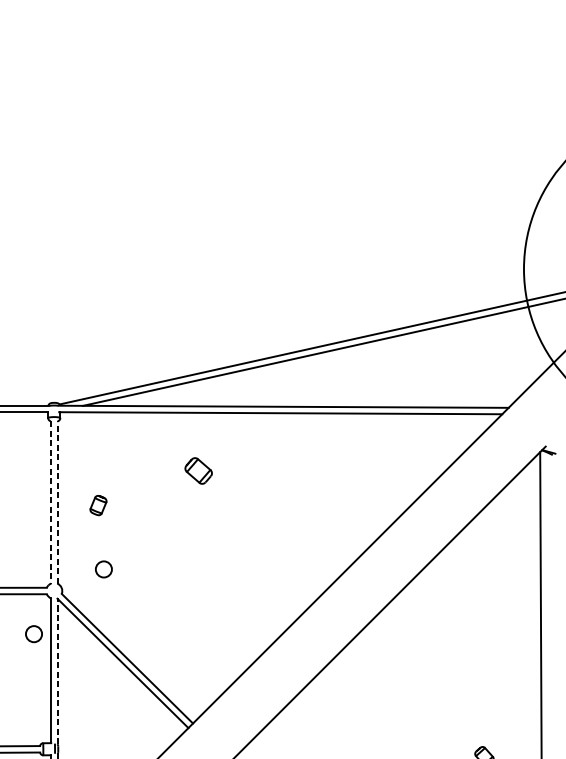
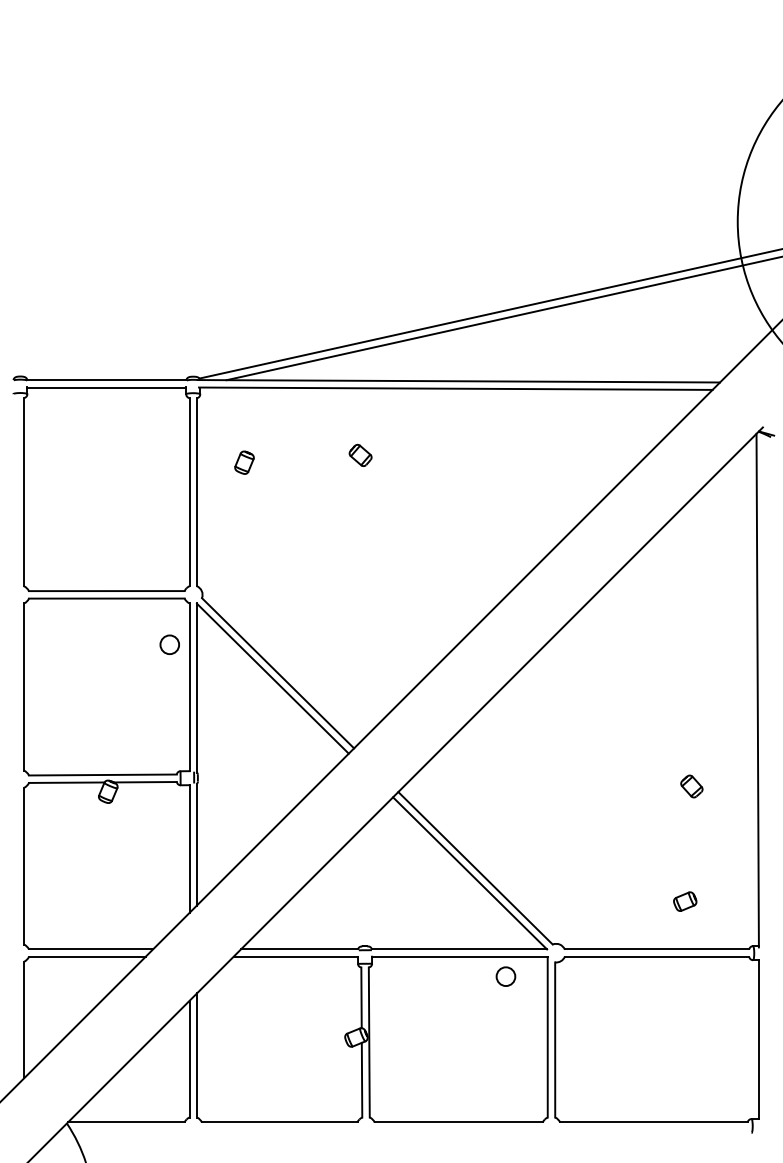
part: (198, 469) -> (360, 454), size x0.71
line: (57, 501) -> (197, 491), dashed -> solid
line: (51, 502) -> (189, 492), dashed -> solid
part: (98, 505) -> (244, 462), moved
circle: (103, 569) -> (250, 569), removed
line: (57, 670) -> (197, 687), dashed -> solid

